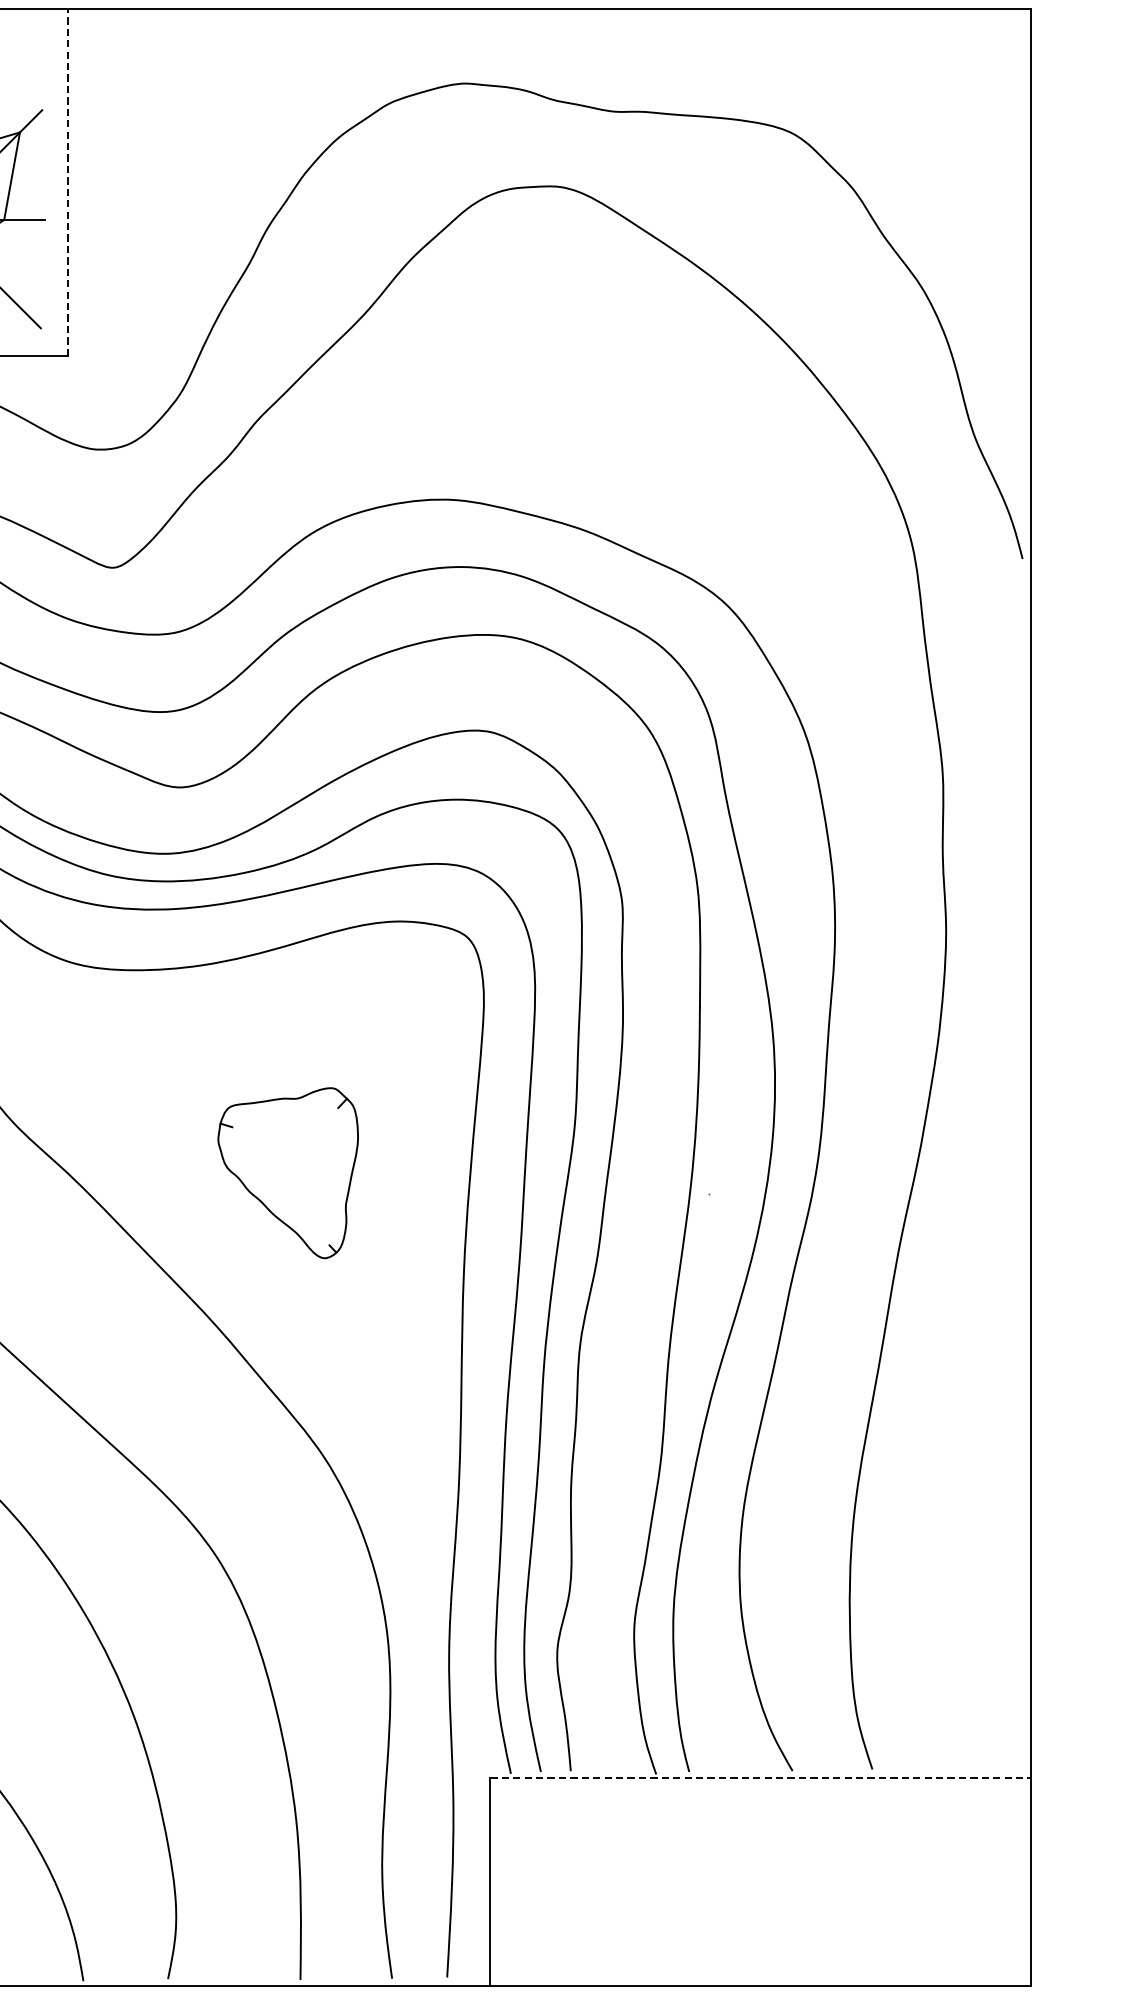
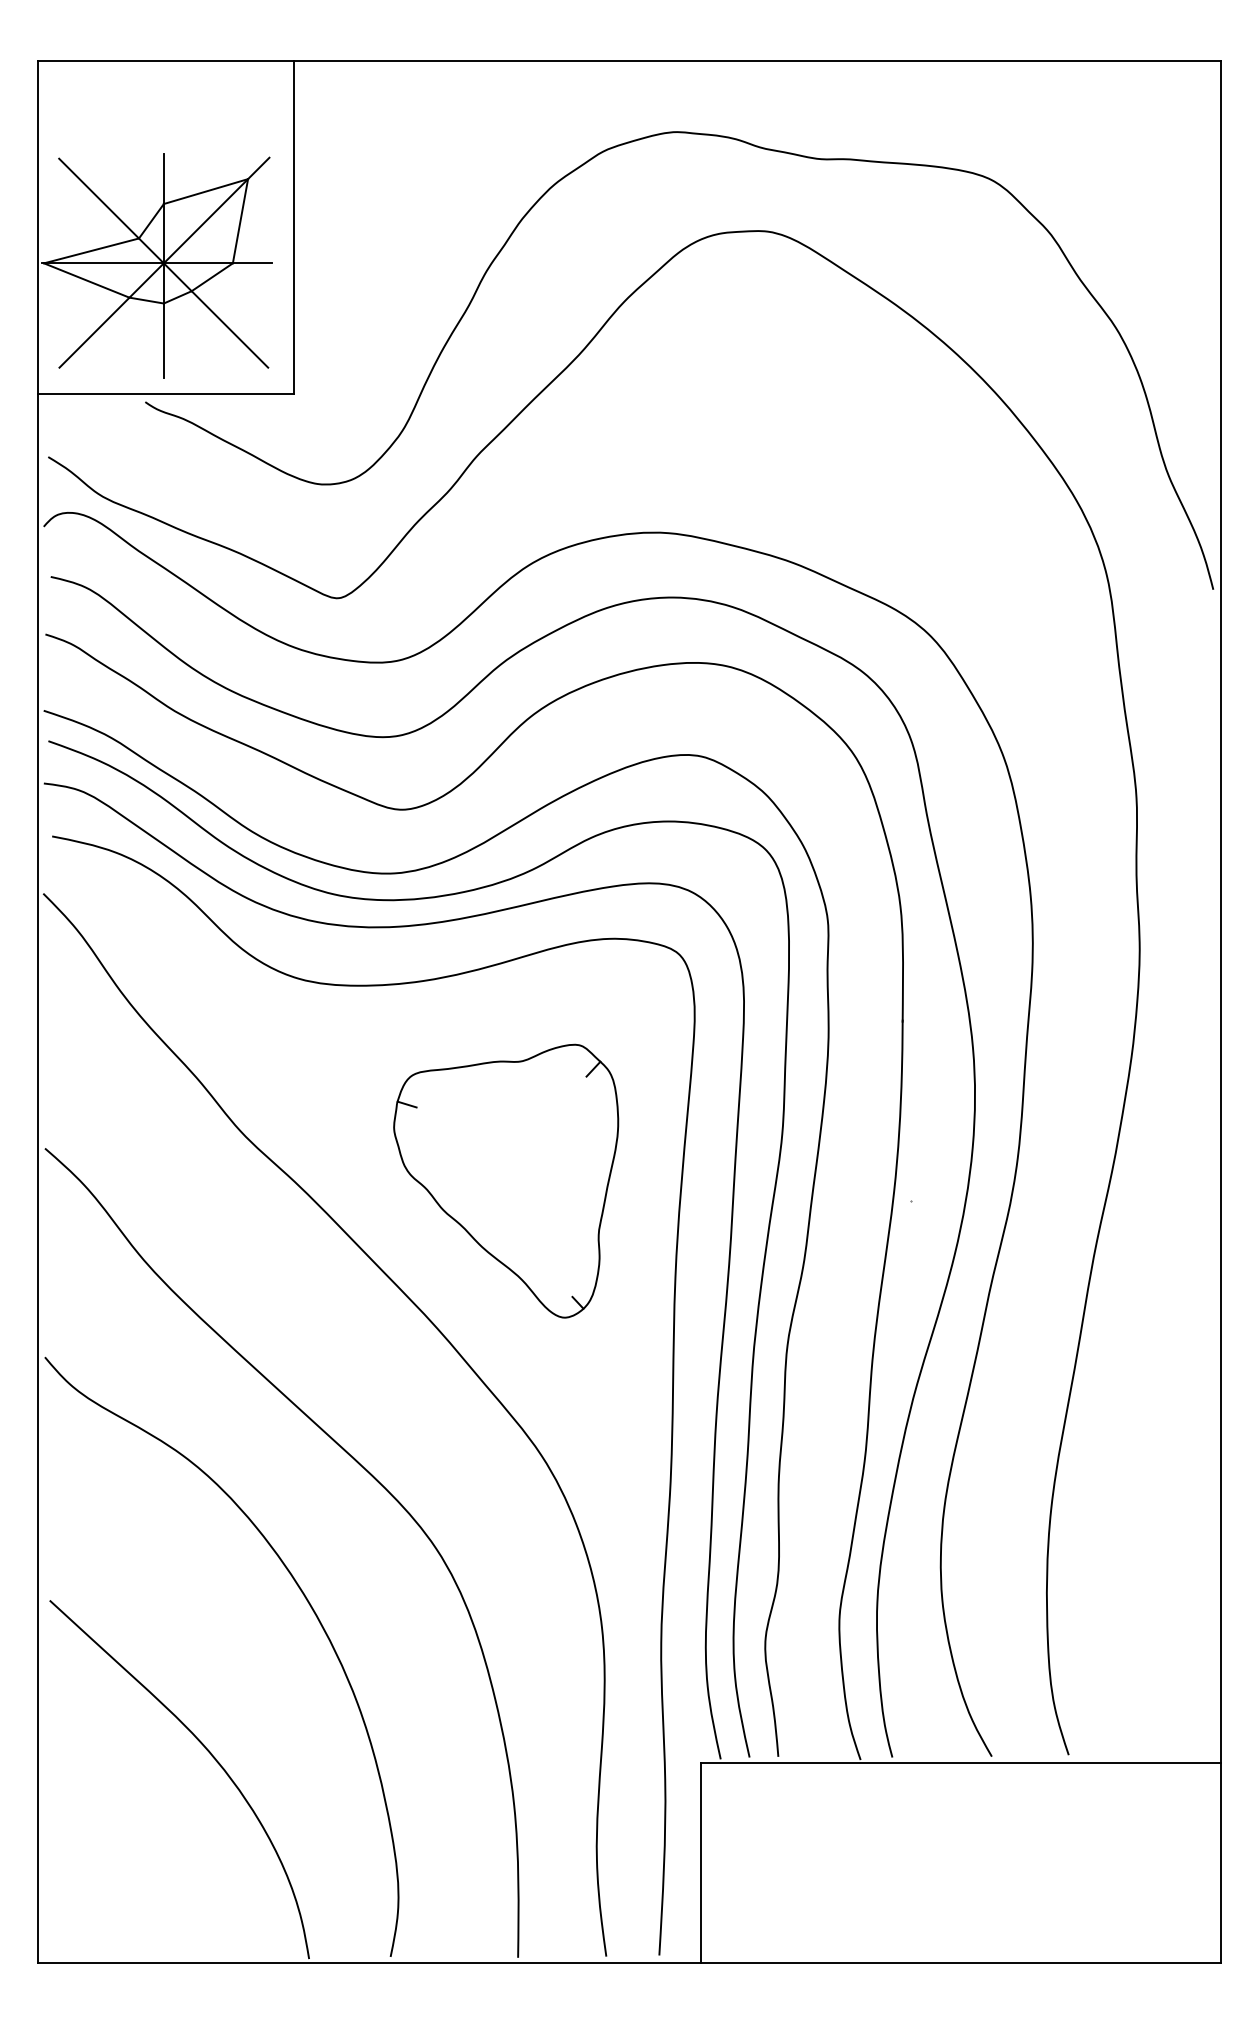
line: (68, 182) -> (294, 227), dashed -> solid
part: (288, 1172) -> (506, 1180), size x1.67
line: (761, 1778) -> (961, 1763), dashed -> solid

